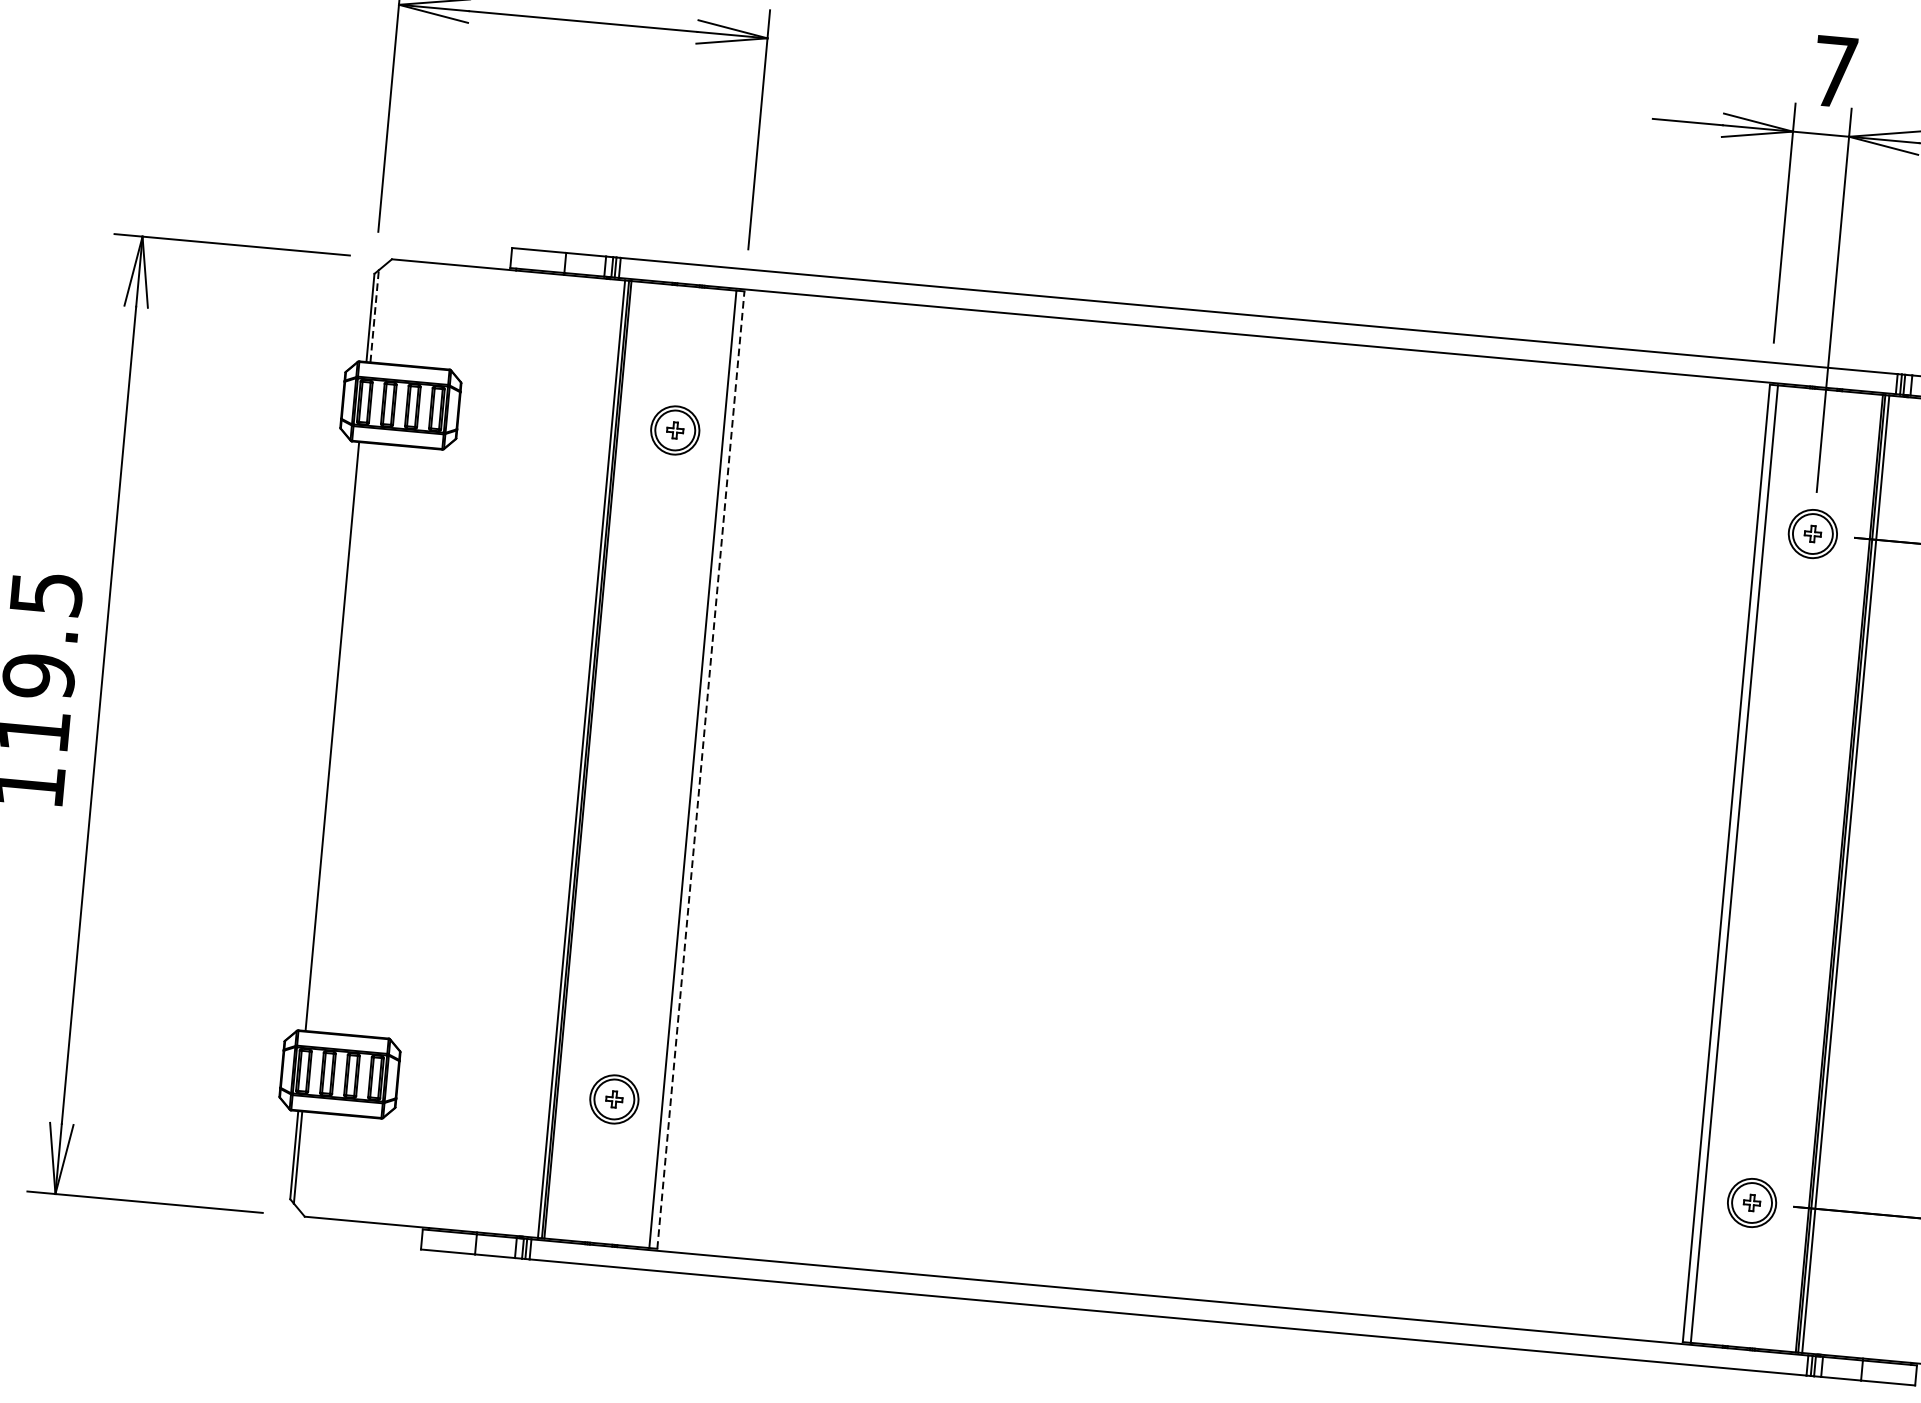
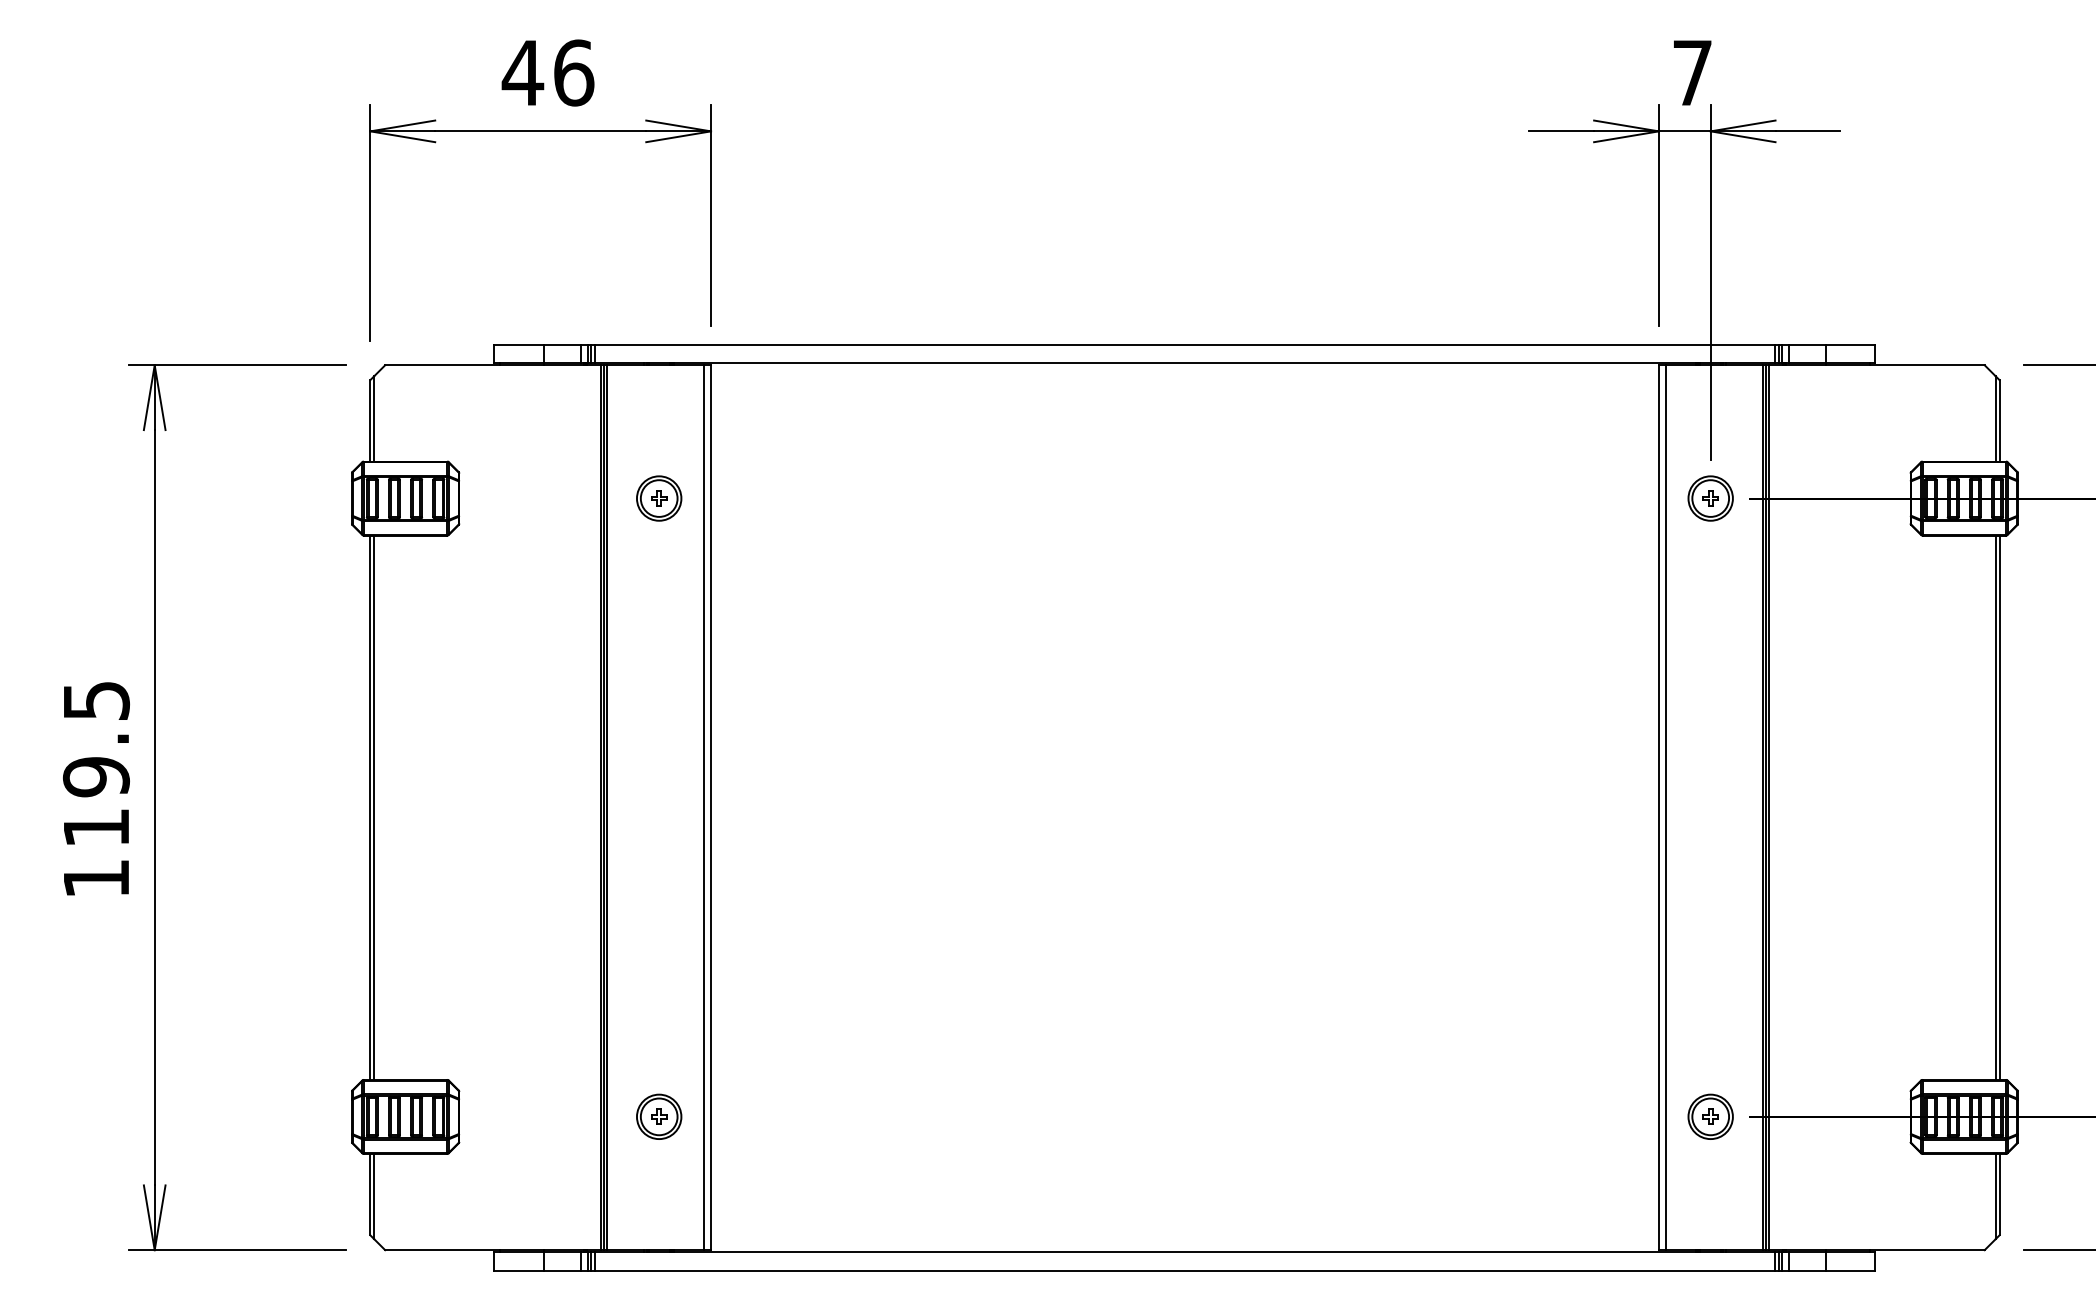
line: (375, 315) -> (374, 418), dashed -> solid
line: (336, 736) -> (374, 807), added
line: (701, 769) -> (711, 807), dashed -> solid

